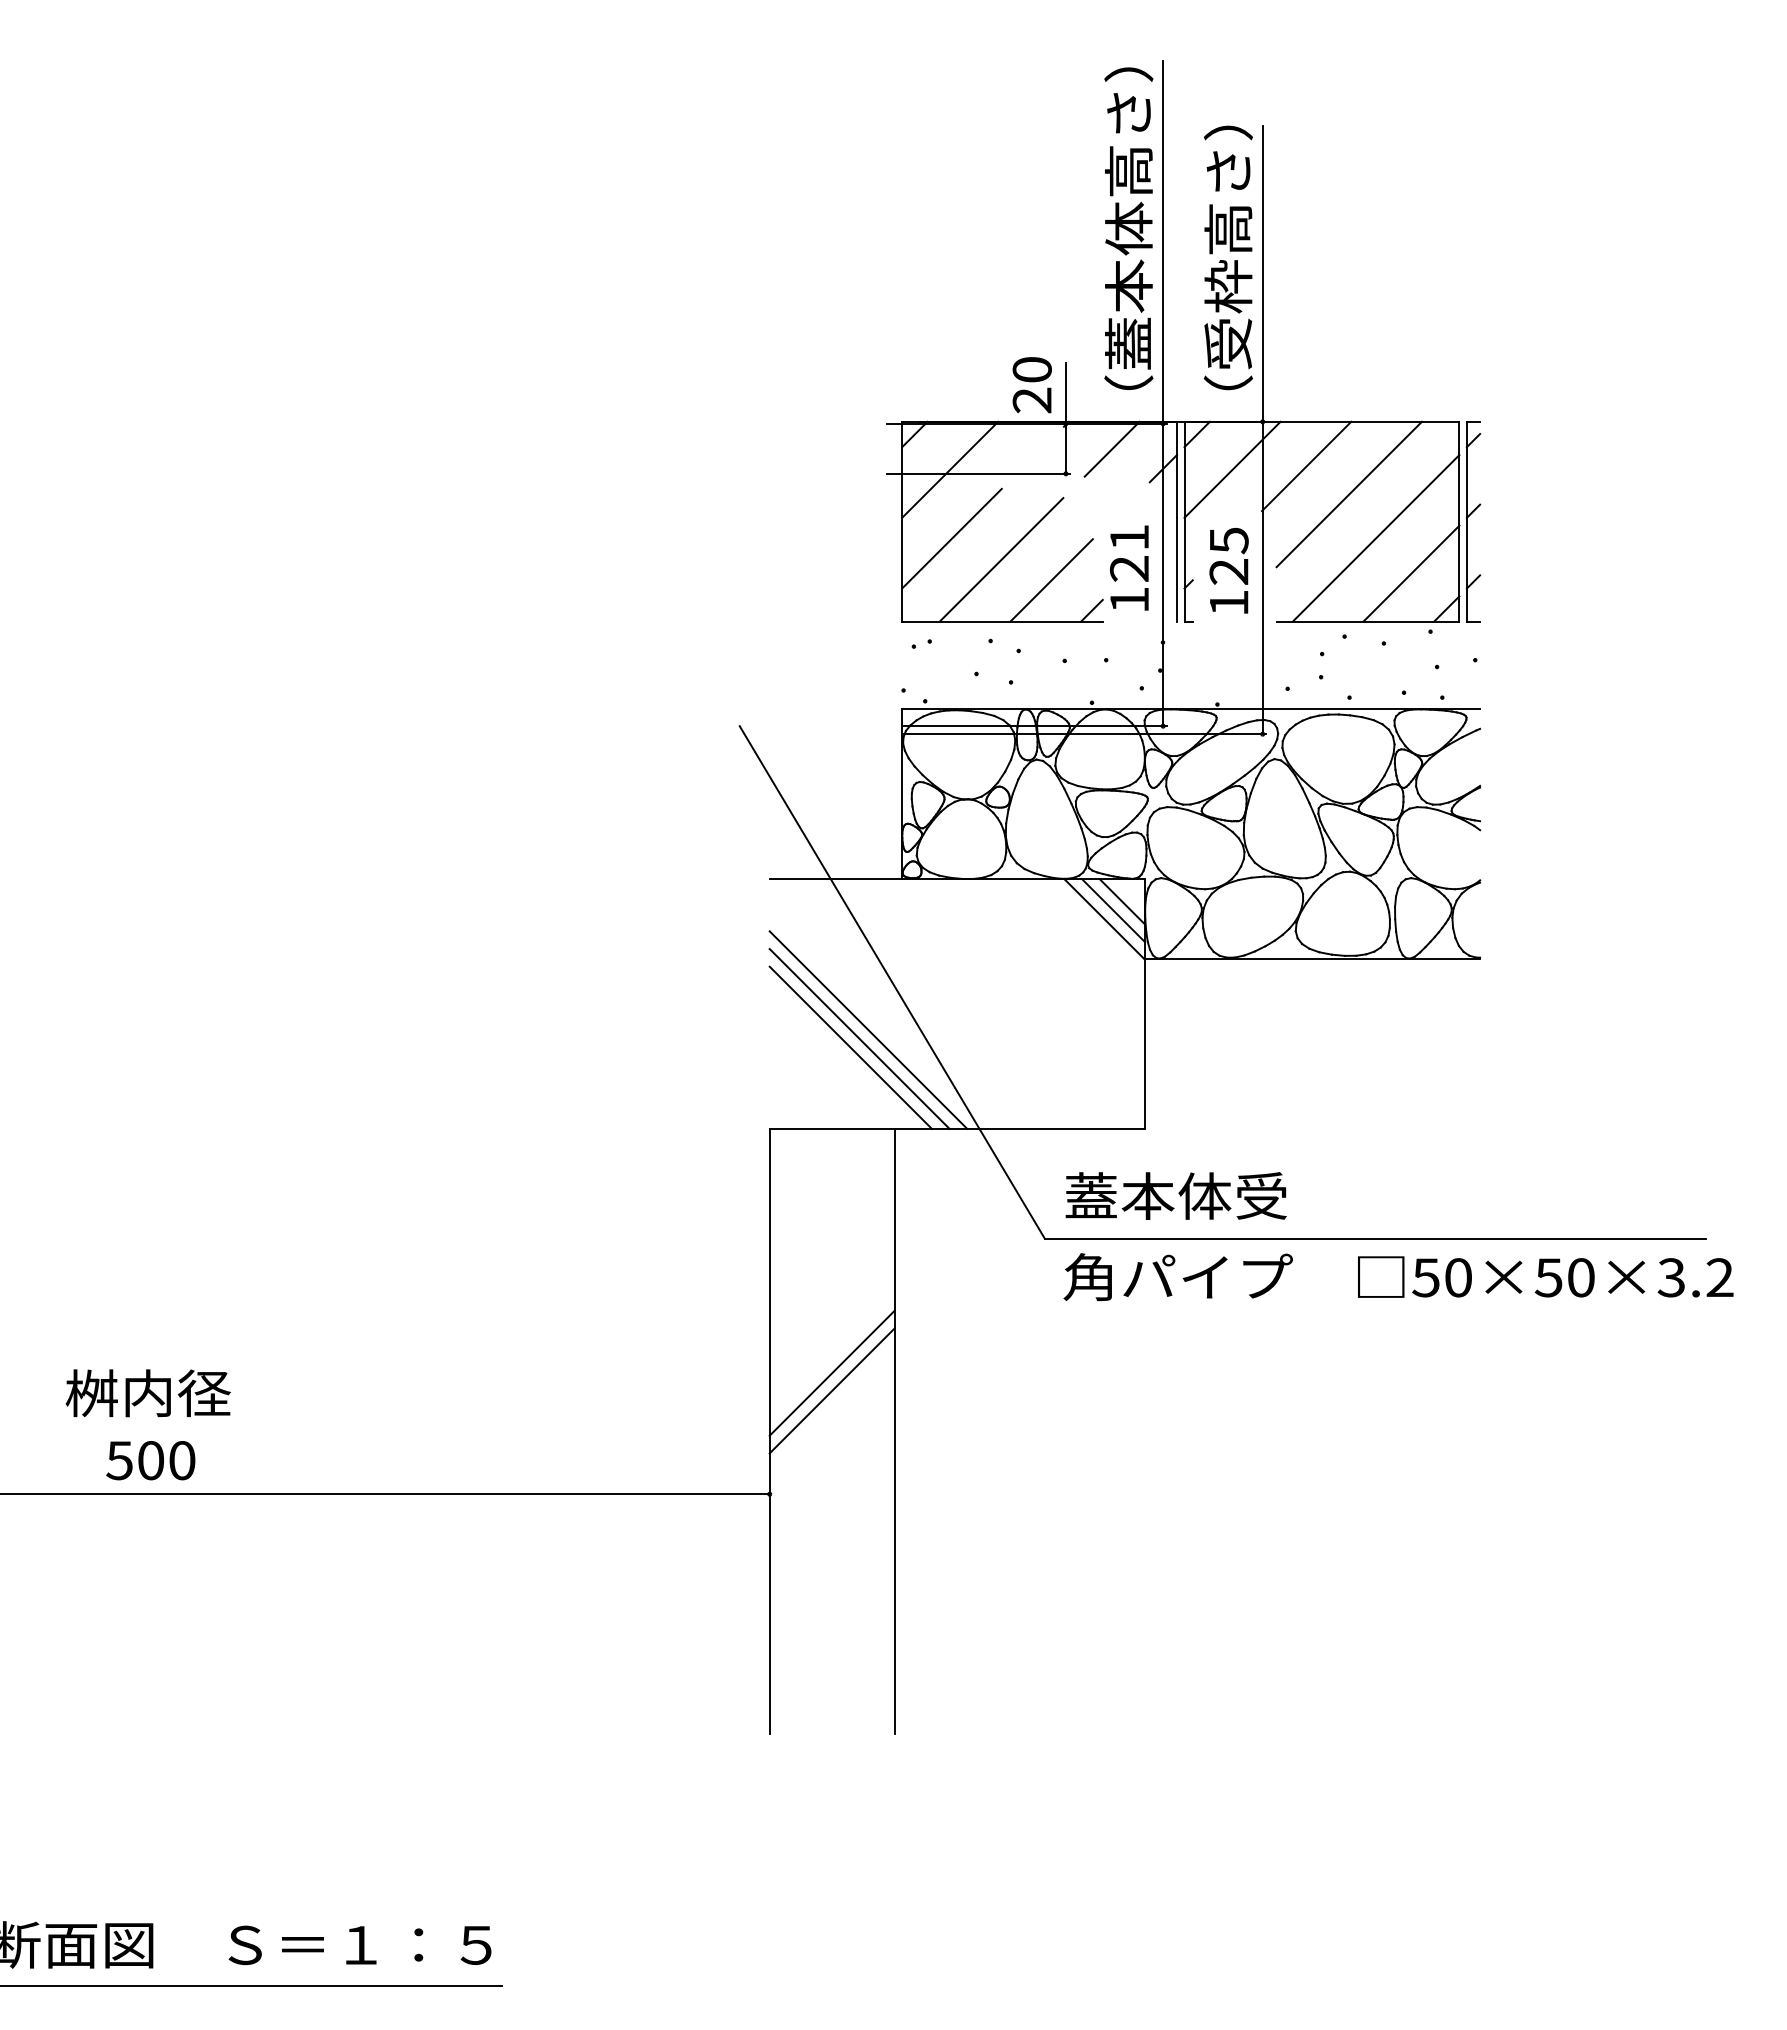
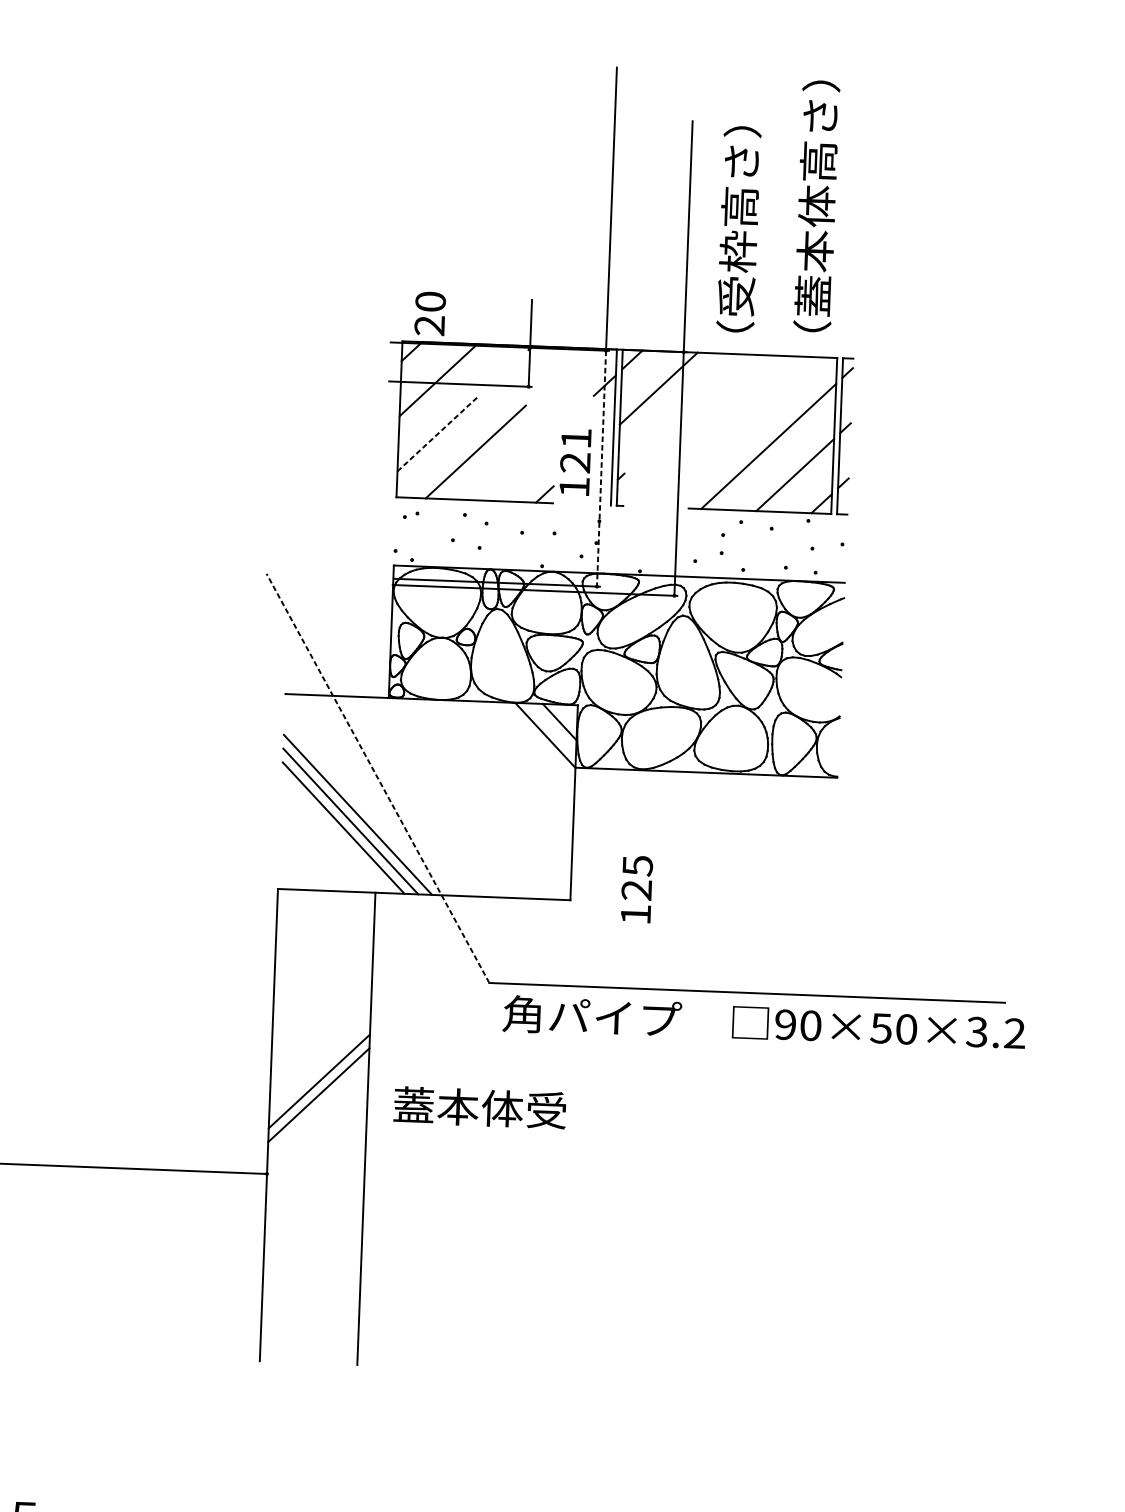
text: (1128, 228) -> (816, 206), moved
text: (1227, 257) -> (738, 228), moved
text: (1031, 385) -> (429, 313), moved
line: (1111, 448) -> (565, 368), removed
line: (1306, 466) -> (716, 388), removed
line: (1348, 494) -> (748, 411), removed
line: (952, 538) -> (438, 433), solid -> dashed
text: (1228, 570) -> (636, 889), moved
line: (1163, 575) -> (601, 469), solid -> dashed
line: (1051, 580) -> (514, 469), removed
line: (1112, 910) -> (551, 728), removed
line: (892, 982) -> (378, 778), solid -> dashed
text: (1175, 1195) -> (479, 1107), moved
text: (1425, 1277) -> (785, 1024), 50×50×3.2 -> 90×50×3.2

